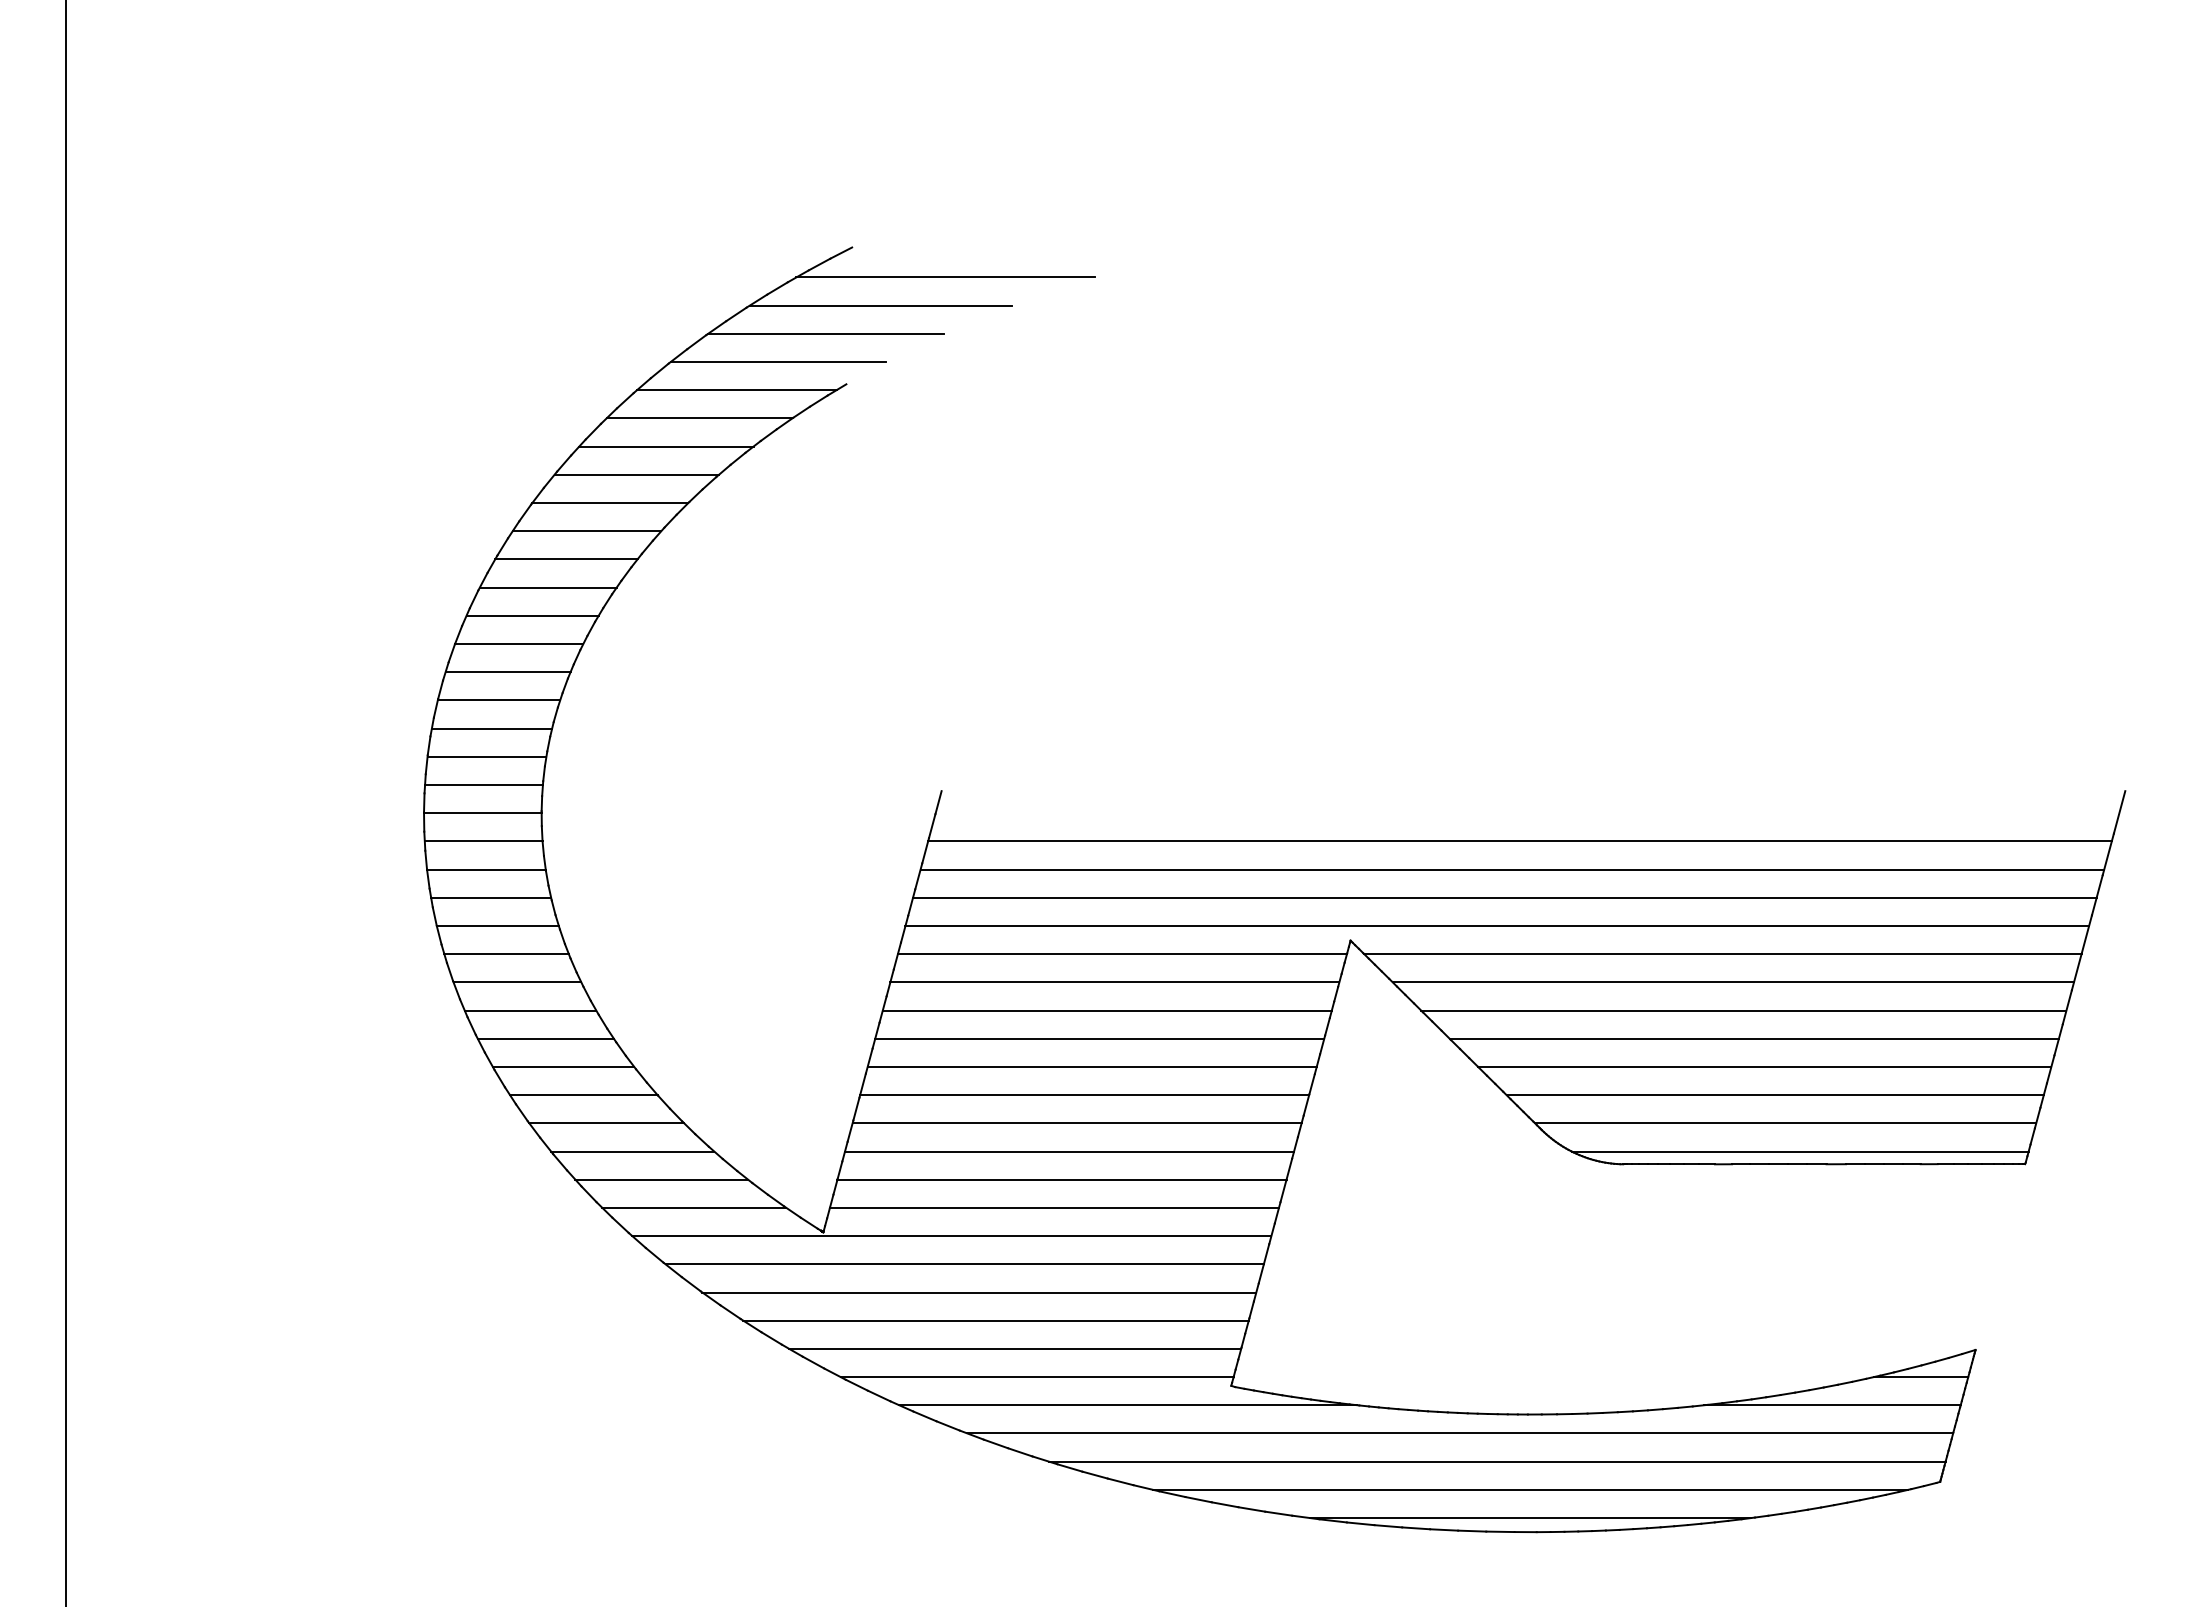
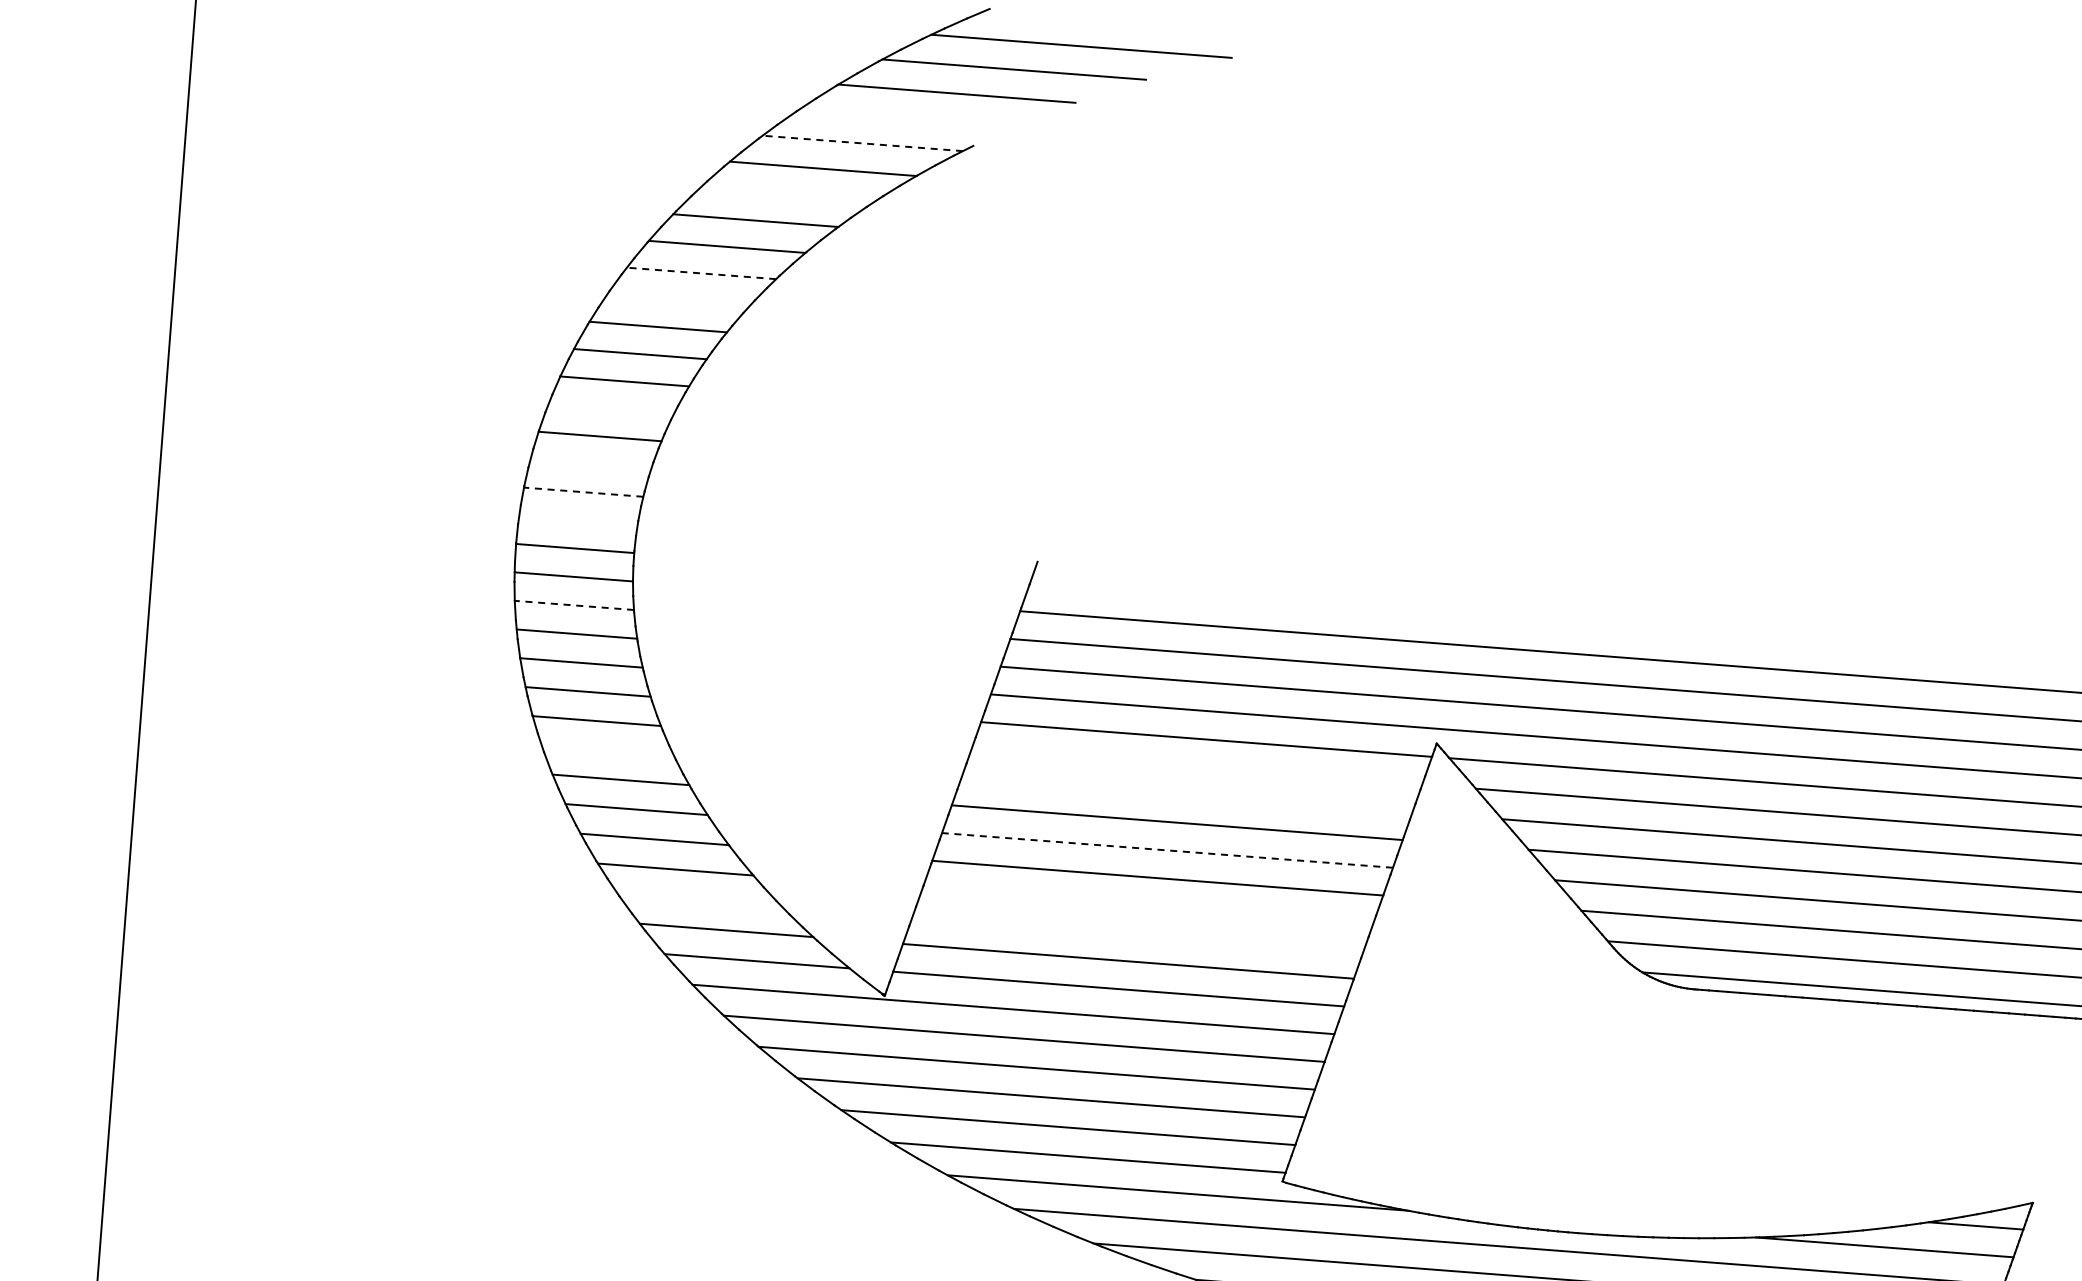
line: (778, 362) -> (906, 118), removed
line: (736, 390) -> (862, 143), solid -> dashed
line: (666, 446) -> (787, 194), removed
line: (586, 531) -> (701, 273), solid -> dashed
line: (566, 559) -> (678, 300), removed
line: (507, 672) -> (610, 409), removed
line: (491, 728) -> (590, 464), removed
line: (486, 756) -> (583, 491), solid -> dashed
line: (483, 785) -> (577, 520), removed
line: (485, 869) -> (573, 605), solid -> dashed
line: (1114, 982) -> (1196, 767), removed
line: (530, 1010) -> (607, 750), removed
line: (1106, 1010) -> (1186, 794), removed
line: (1092, 1066) -> (1167, 850), solid -> dashed
line: (1076, 1123) -> (1147, 906), removed
line: (632, 1151) -> (699, 899), removed
line: (1069, 1151) -> (1138, 933), removed

